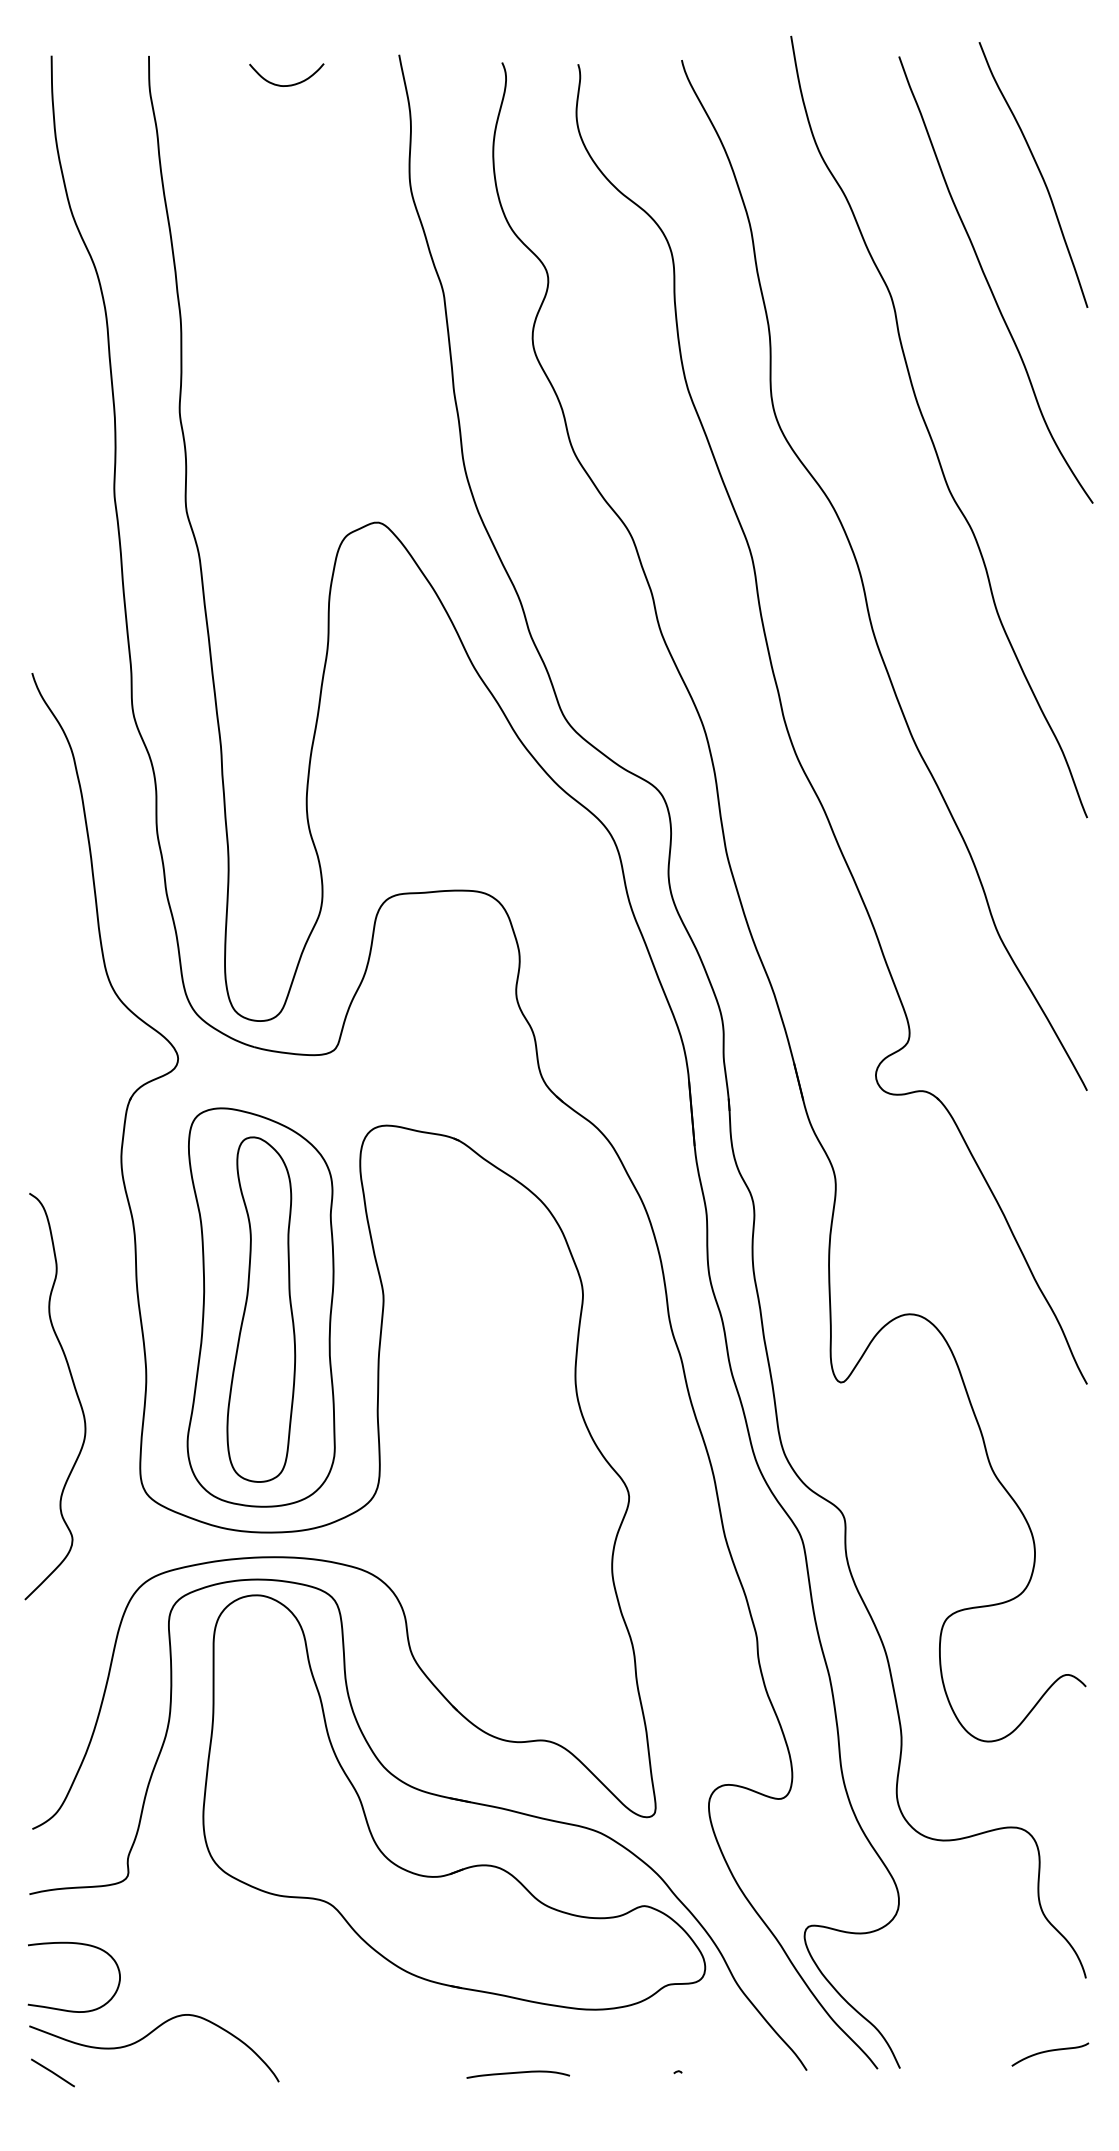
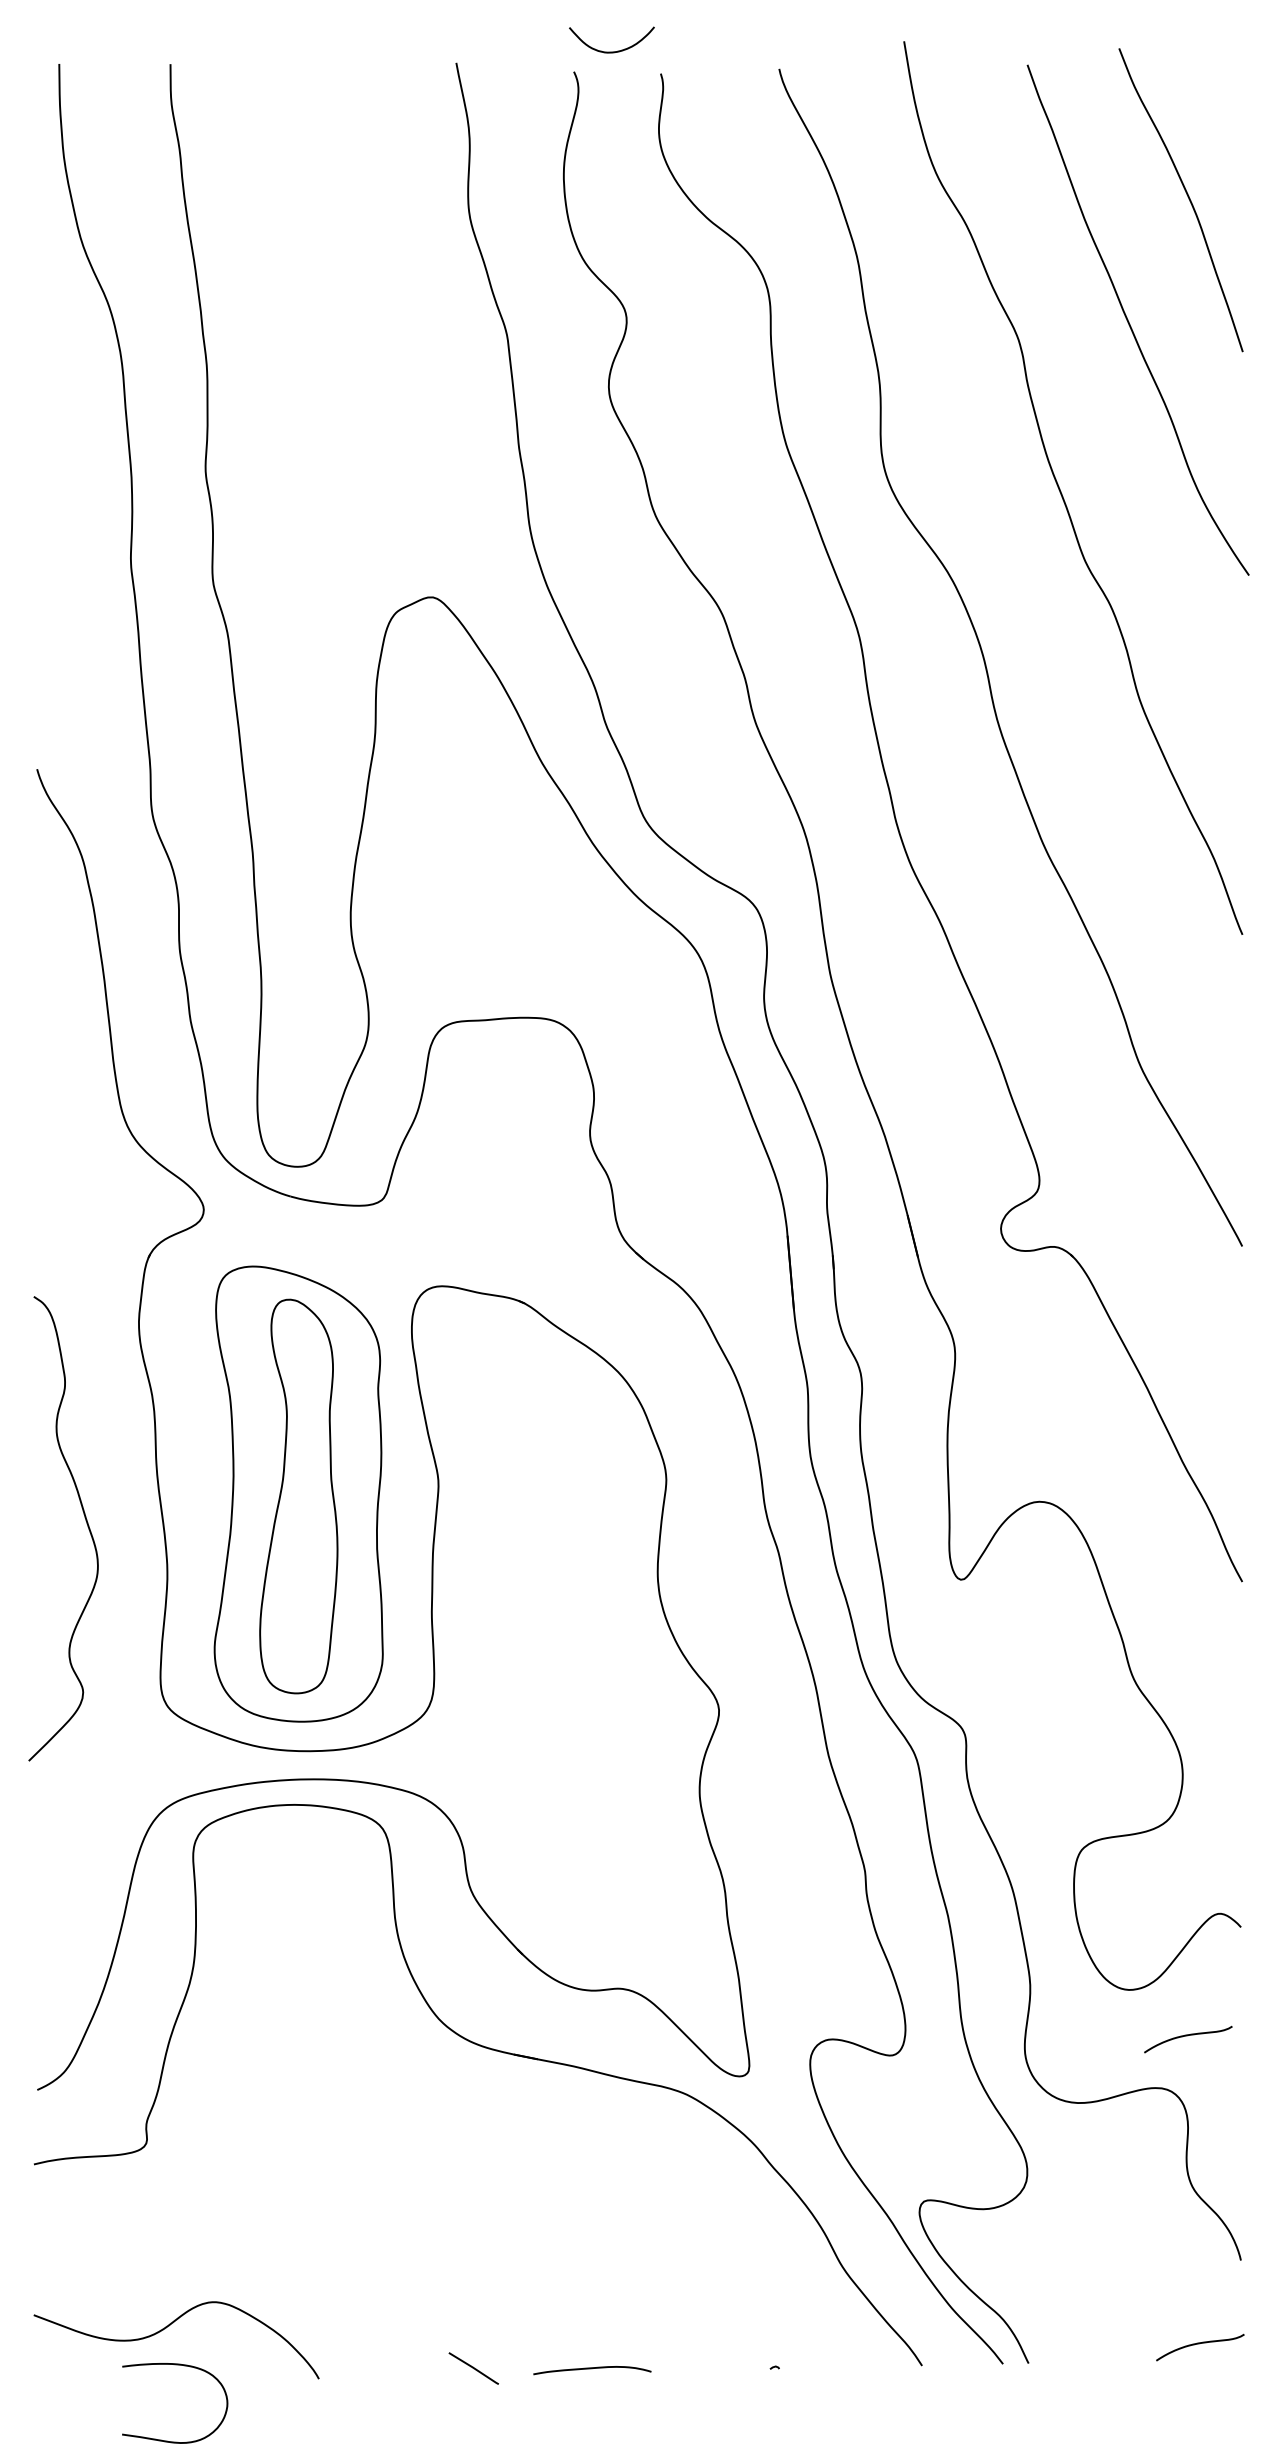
curve: (286, 85) -> (611, 51), moved
curve: (74, 1389) -> (85, 1520), moved
curve: (1039, 1782) -> (1187, 2036), added
part: (469, 1866) -> (536, 2132), removed
curve: (67, 2009) -> (167, 2440), moved
line: (52, 2072) -> (473, 2368), moved

